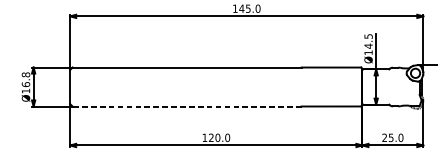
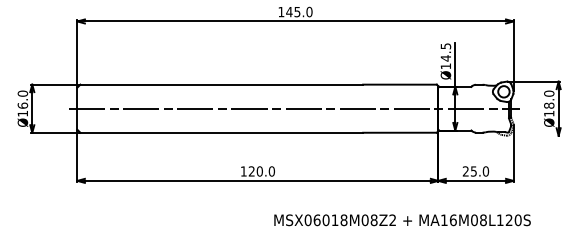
text: (25, 74) -> (22, 93), Ø16.8 -> Ø16.0
line: (245, 86) -> (294, 108), added
line: (186, 106) -> (221, 132), dashed -> solid

